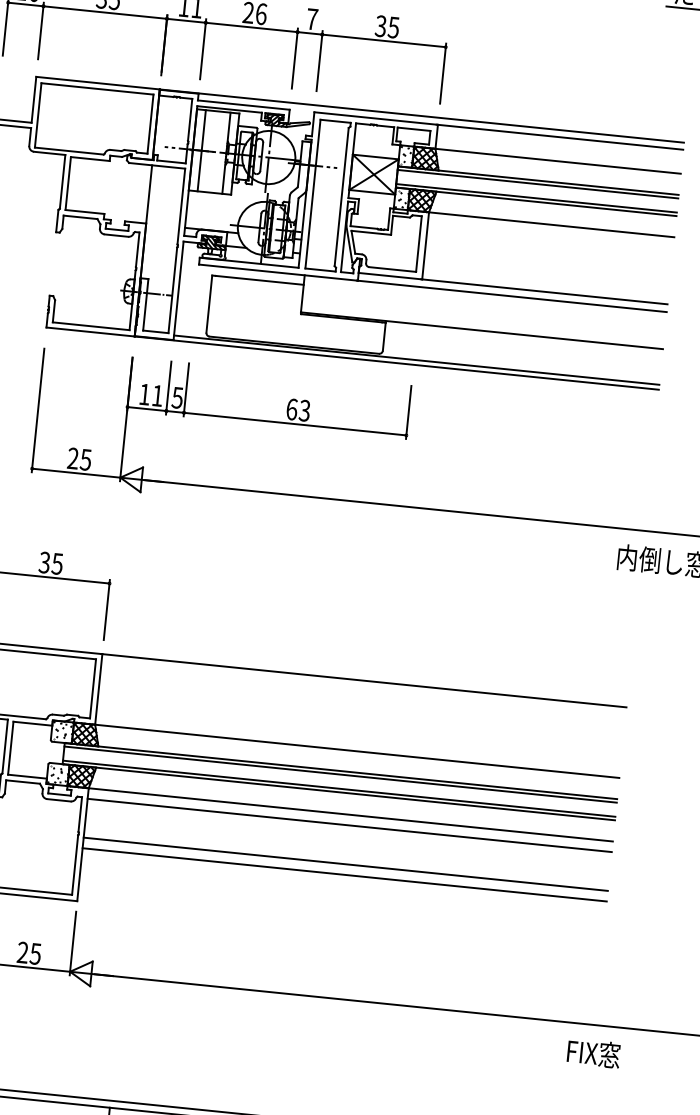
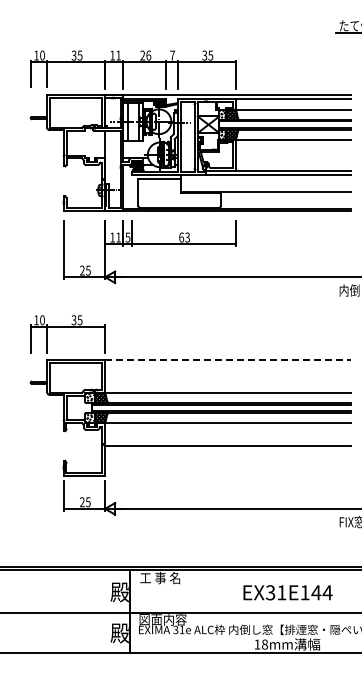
line: (365, 681) -> (228, 360), solid -> dashed
line: (348, 824) -> (227, 427), removed
line: (343, 873) -> (227, 450), removed

